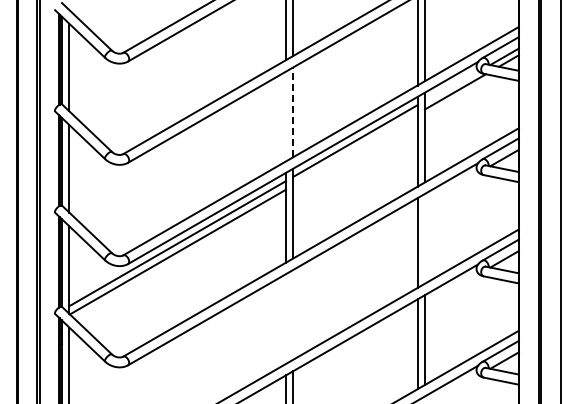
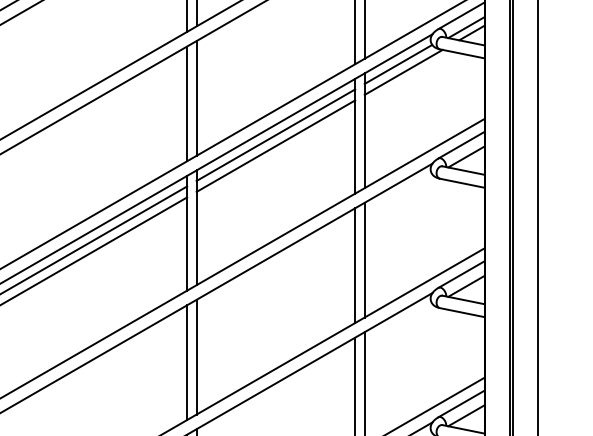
line: (450, 85) -> (397, 64), added
line: (293, 112) -> (196, 98), dashed -> solid
line: (285, 116) -> (186, 103), added
line: (355, 149) -> (275, 146), added
line: (424, 238) -> (364, 259), added
line: (293, 314) -> (196, 356), added
line: (285, 318) -> (186, 361), added

